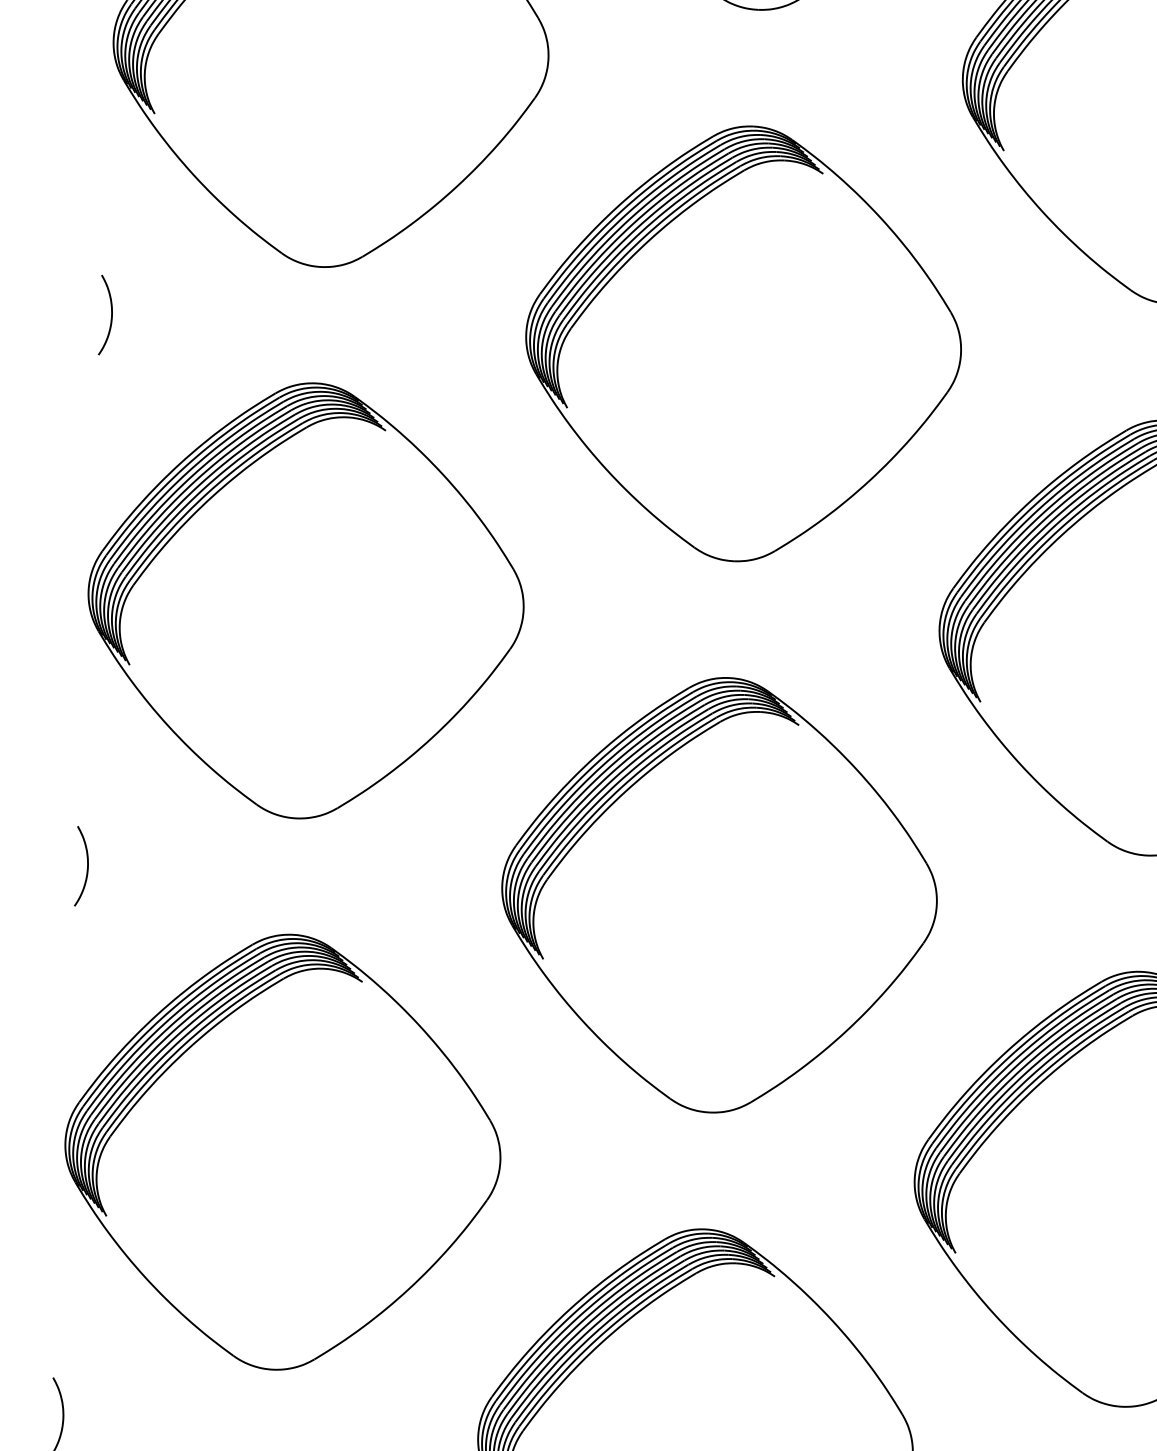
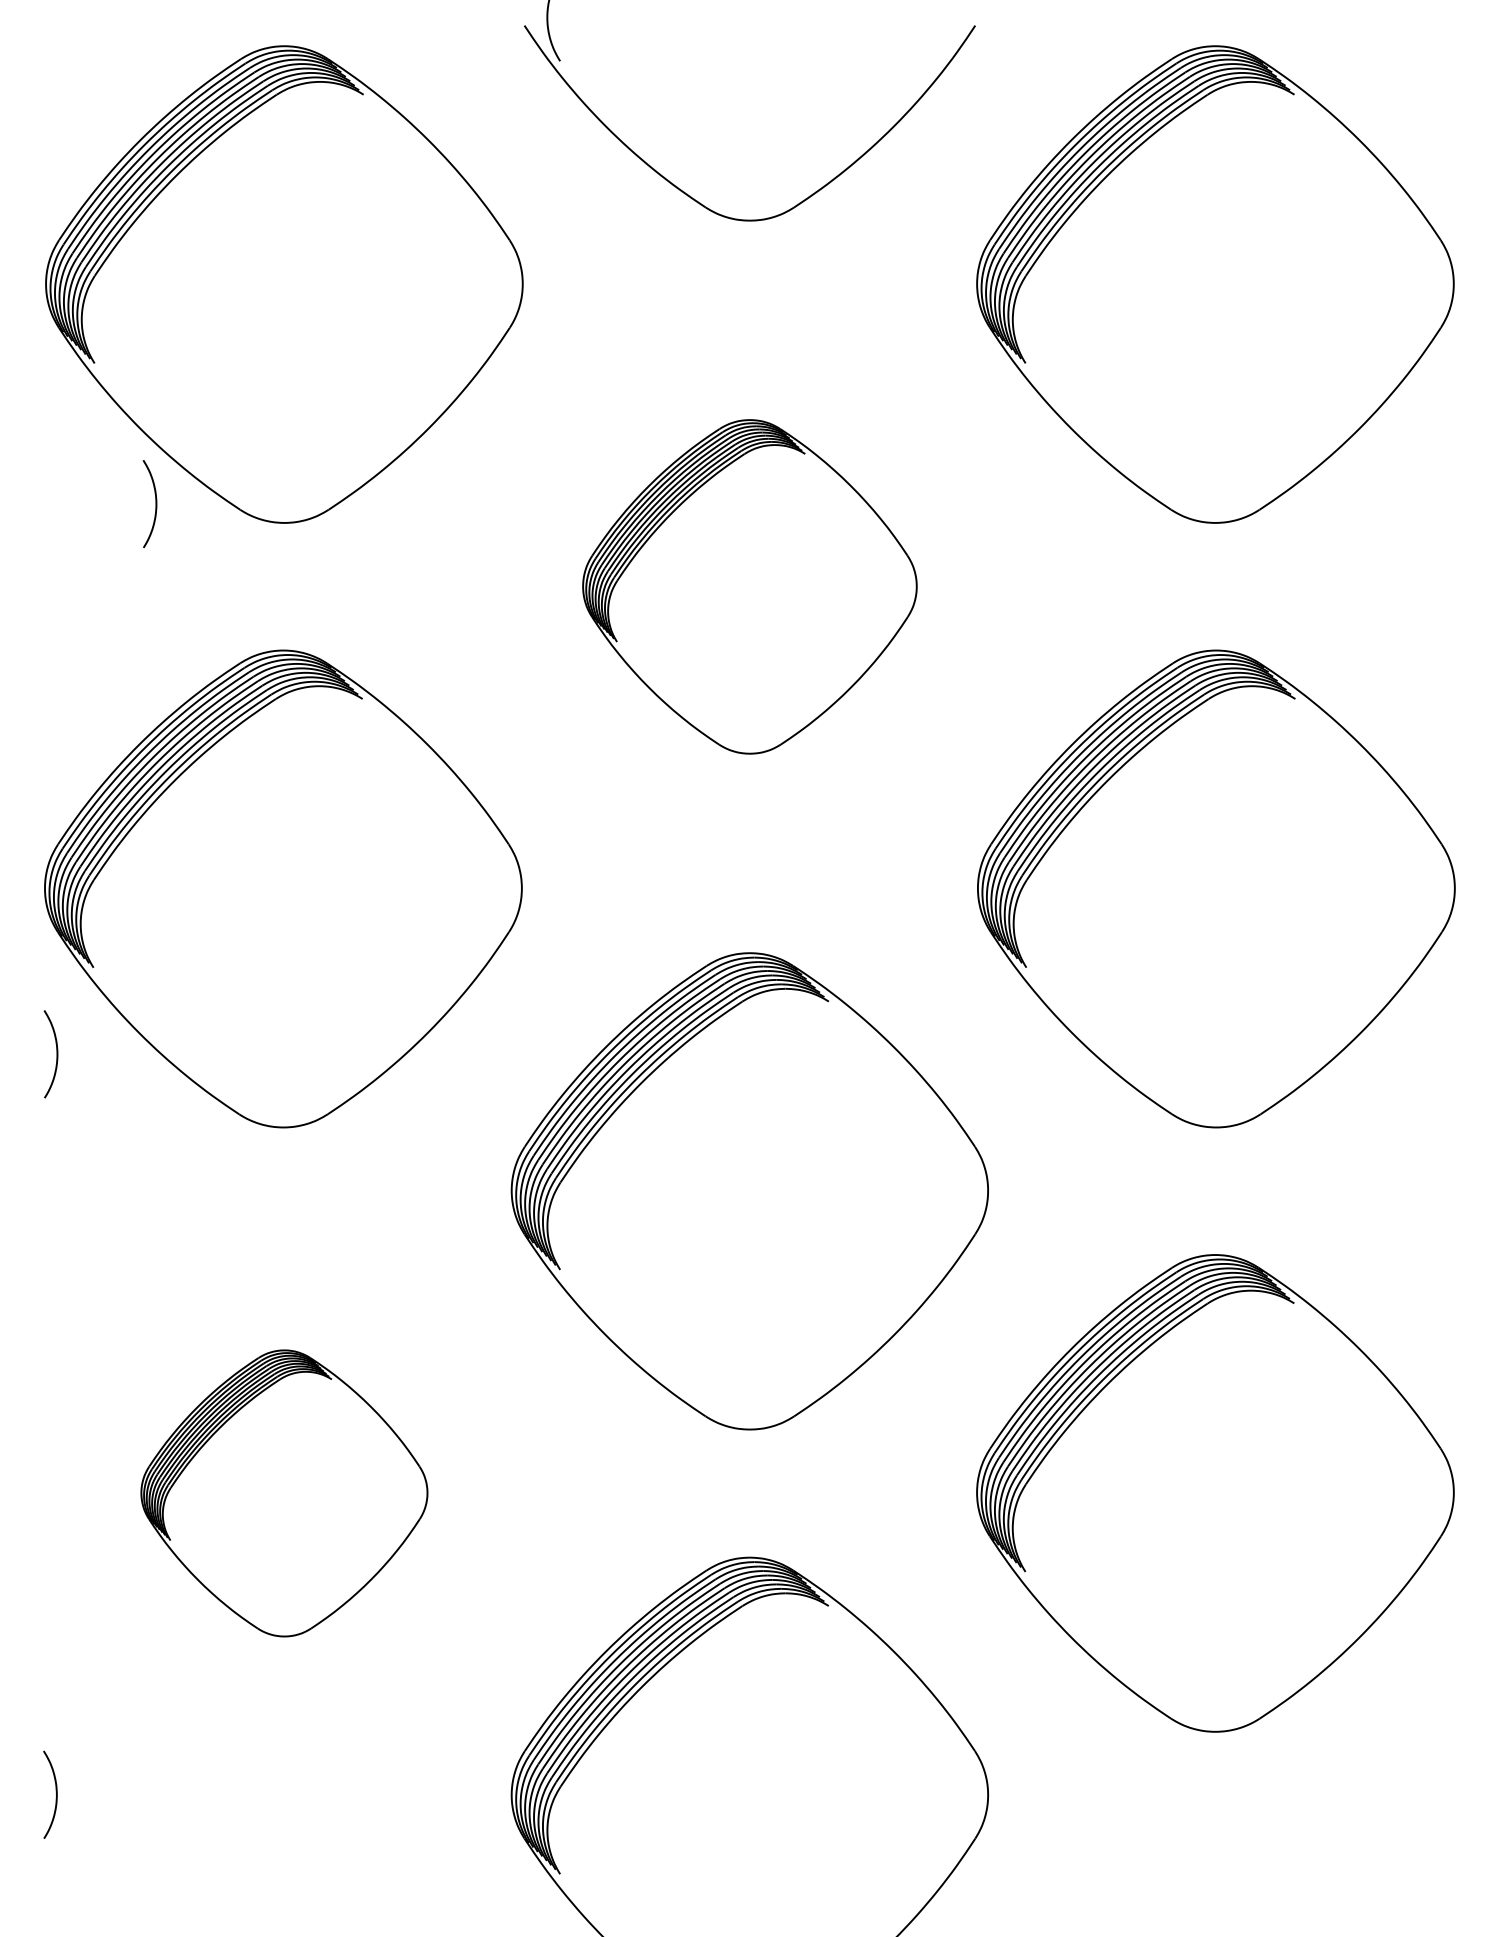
curve: (111, 315) -> (155, 504), moved
part: (743, 343) -> (749, 586), size x0.7
curve: (87, 866) -> (56, 1054), moved
part: (282, 1152) -> (284, 1493), size x0.6

